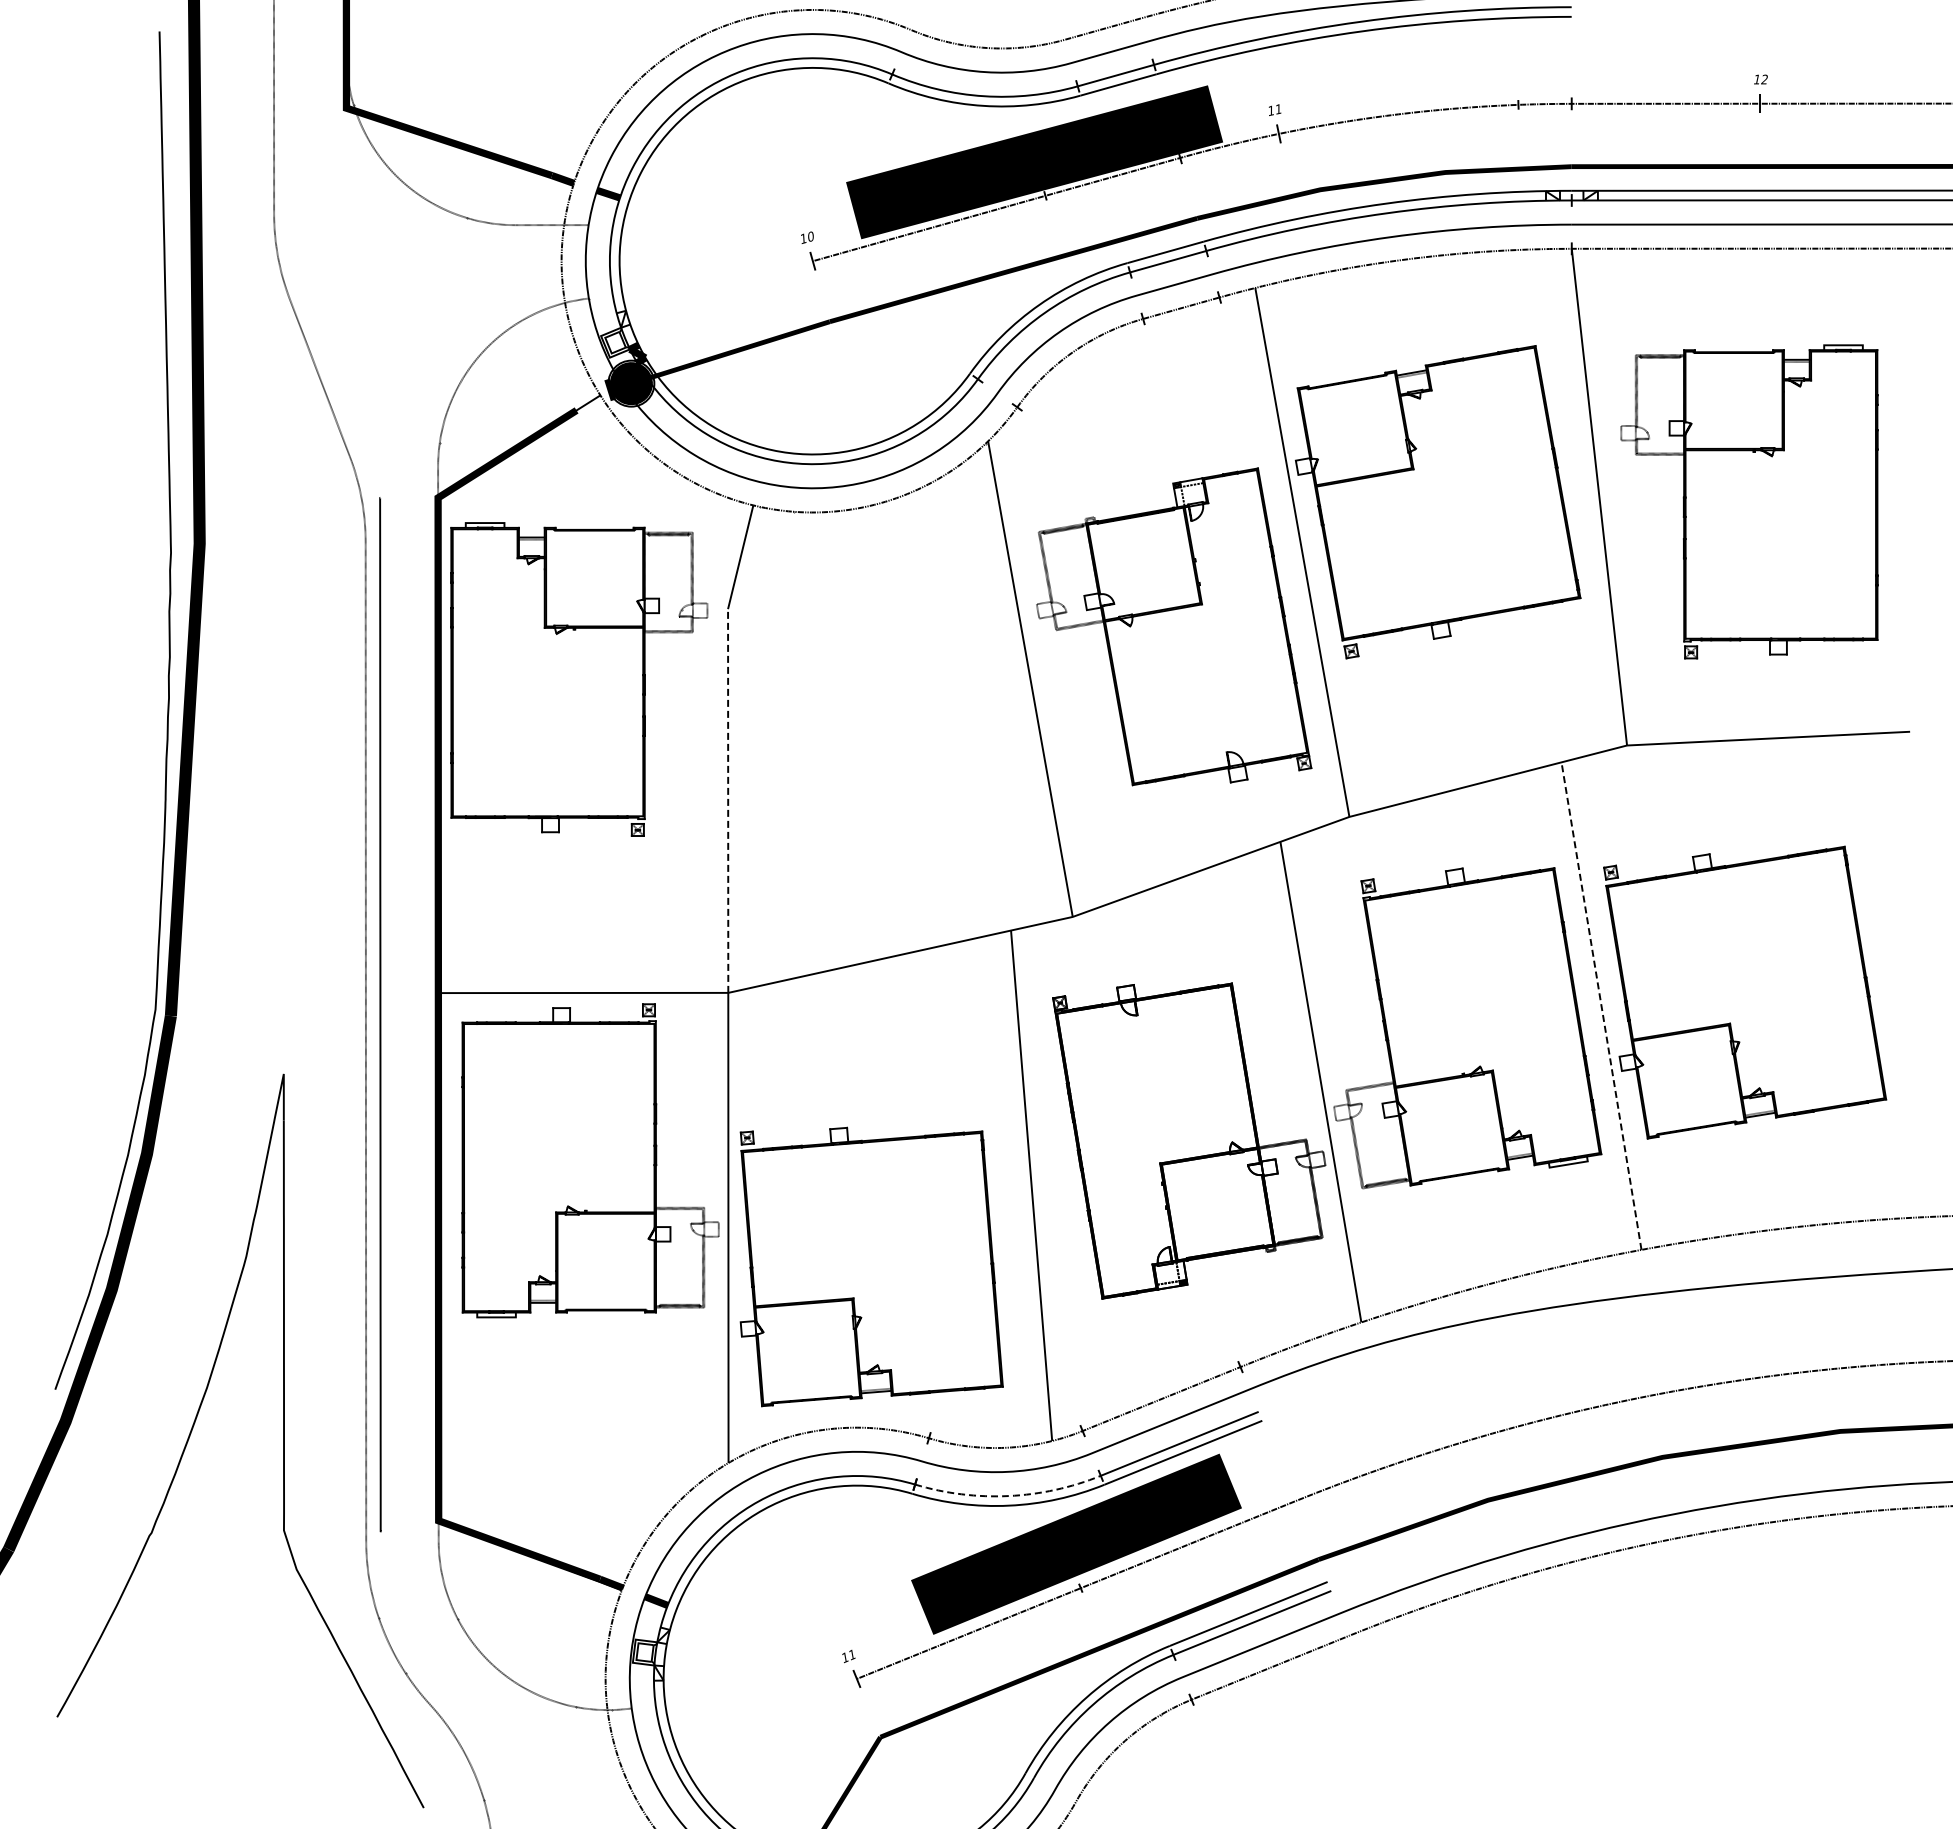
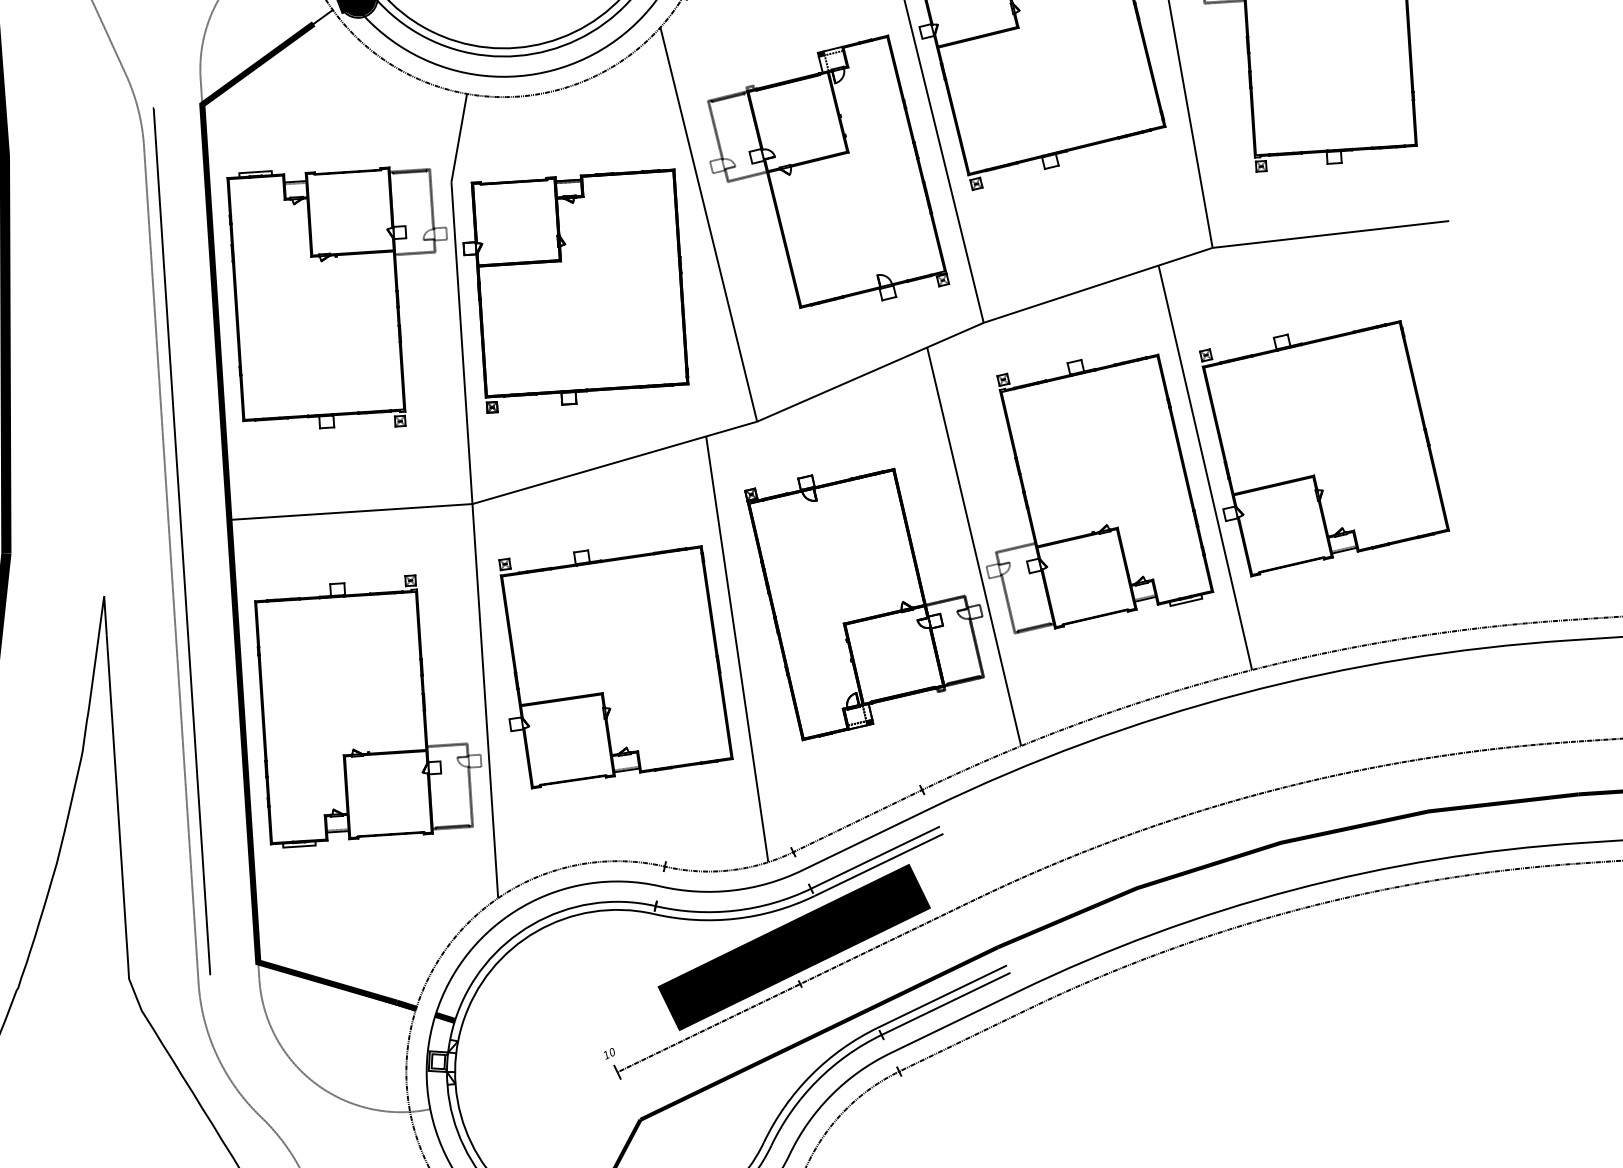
part: (579, 679) -> (343, 298), moved
part: (865, 747) -> (574, 290), added
line: (728, 801) -> (462, 343), dashed -> solid
line: (1601, 1006) -> (1205, 468), dashed -> solid
part: (590, 1160) -> (369, 709), moved
part: (871, 1266) -> (616, 665), moved
line: (1008, 1496) -> (734, 911), dashed -> solid
text: (852, 1654) -> (612, 1052), 11 -> 10

